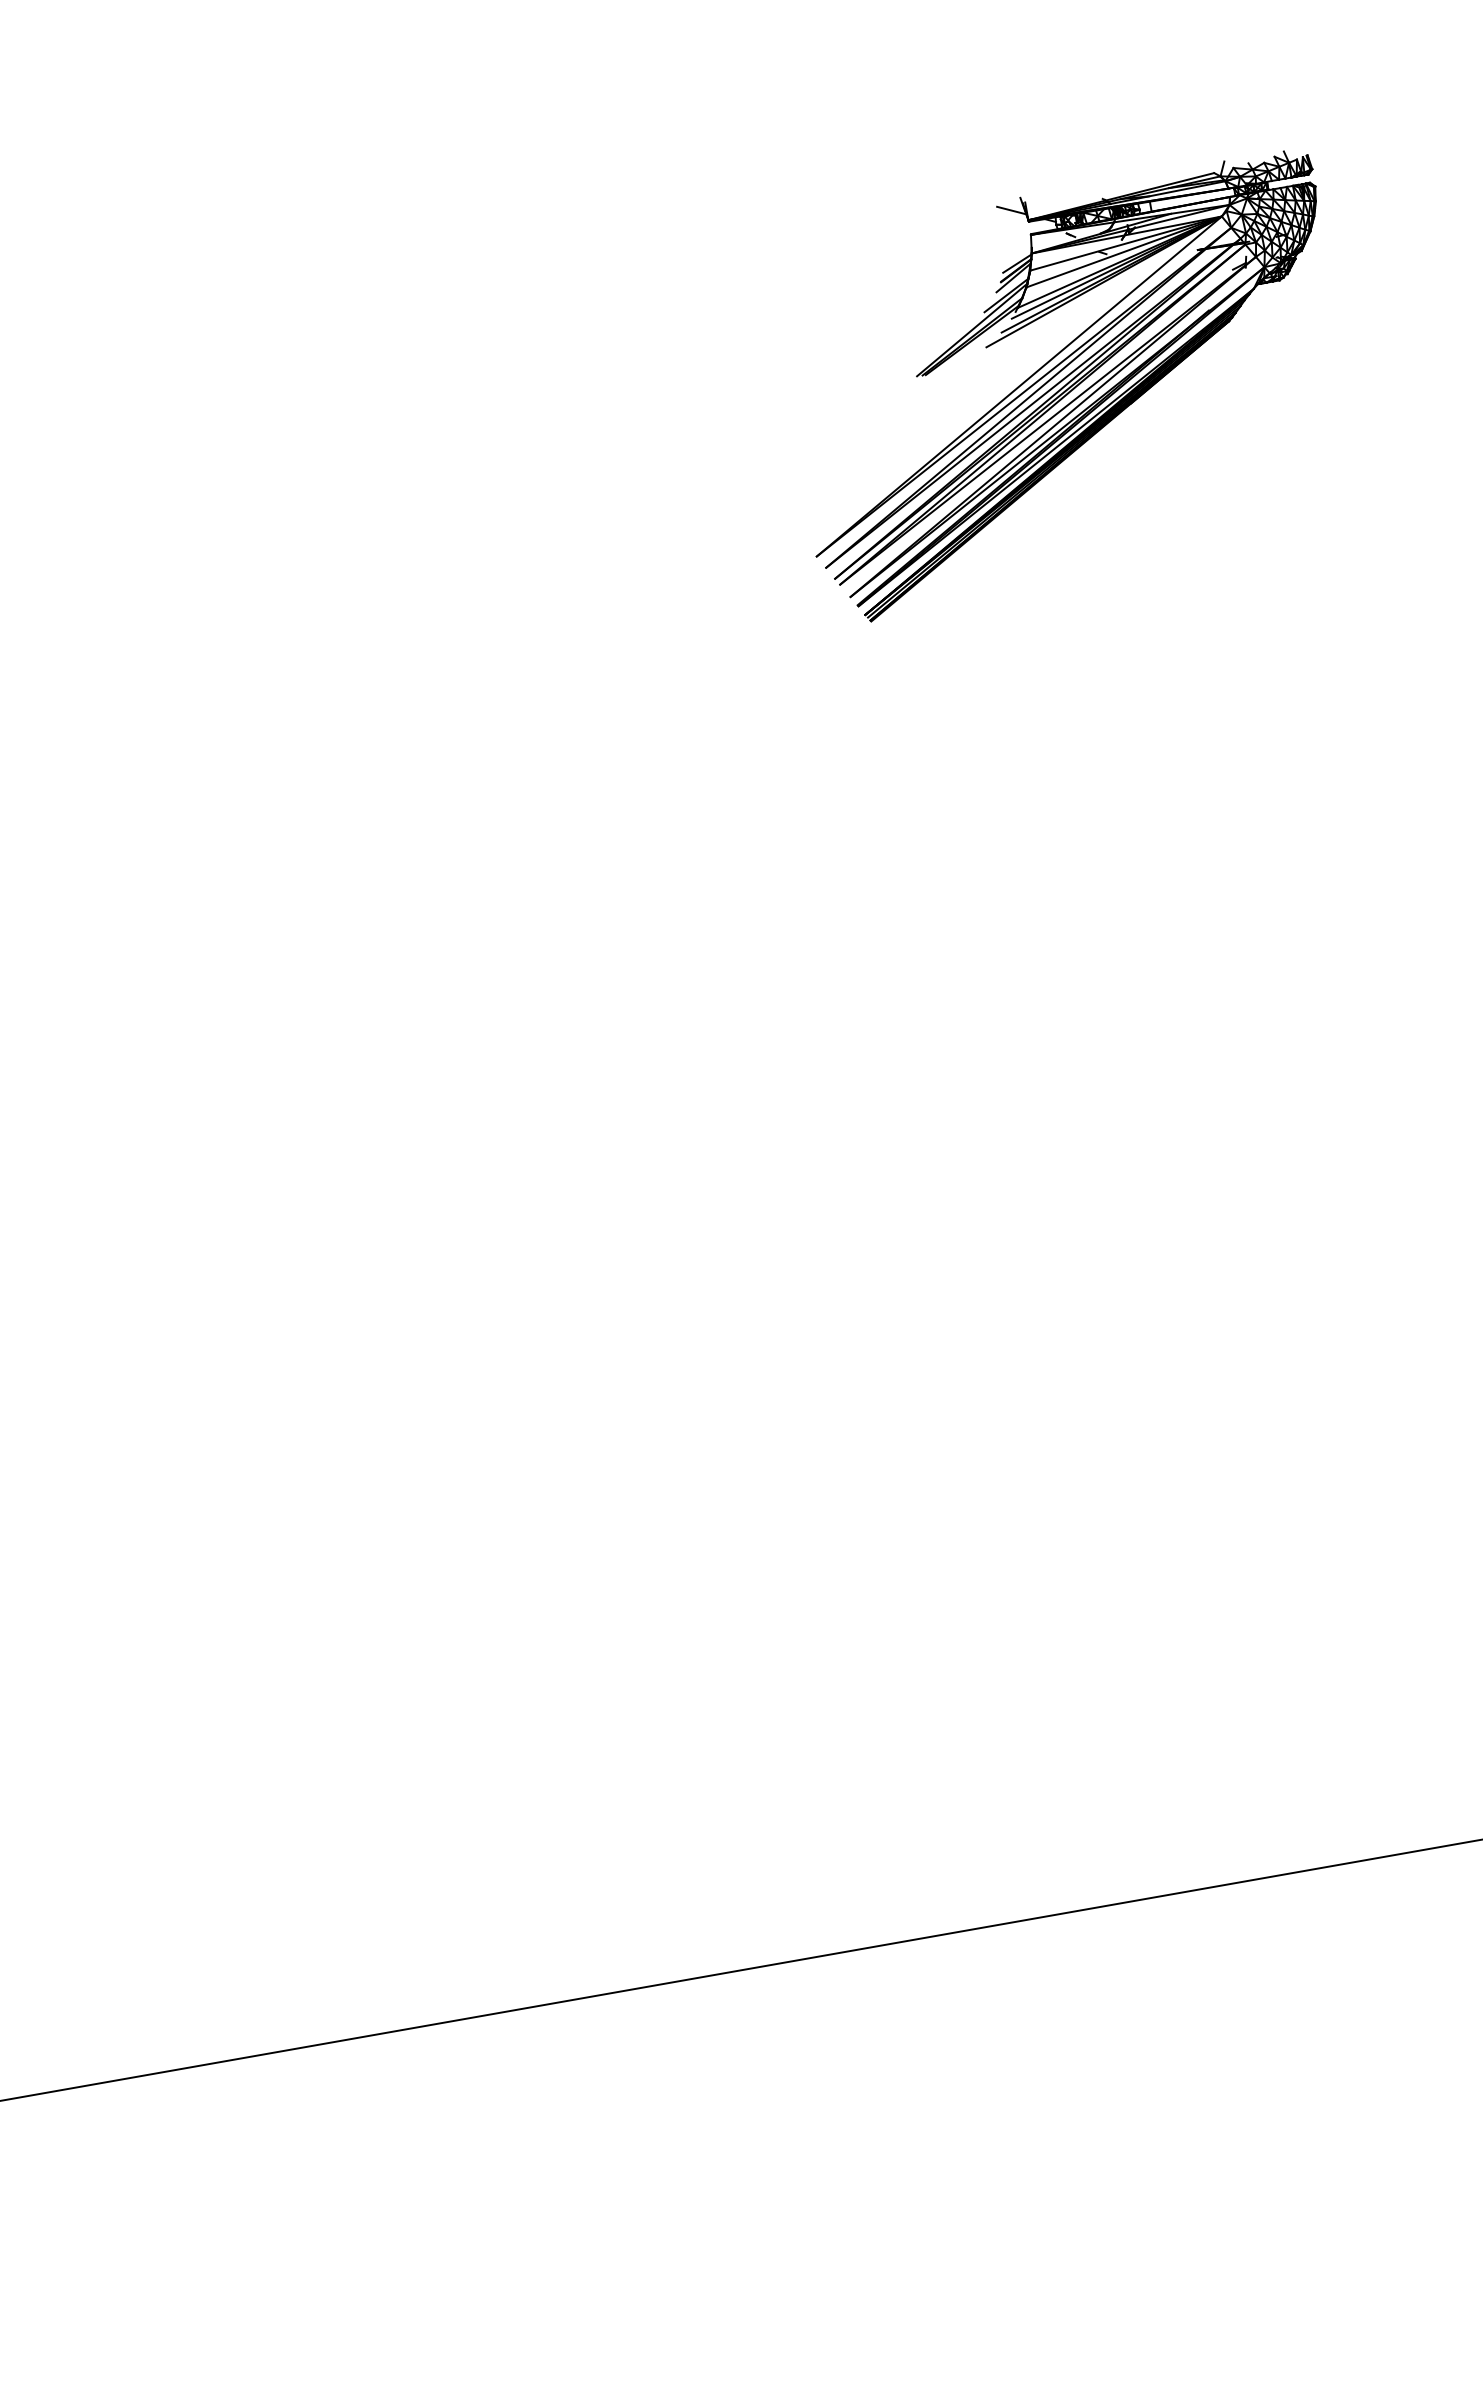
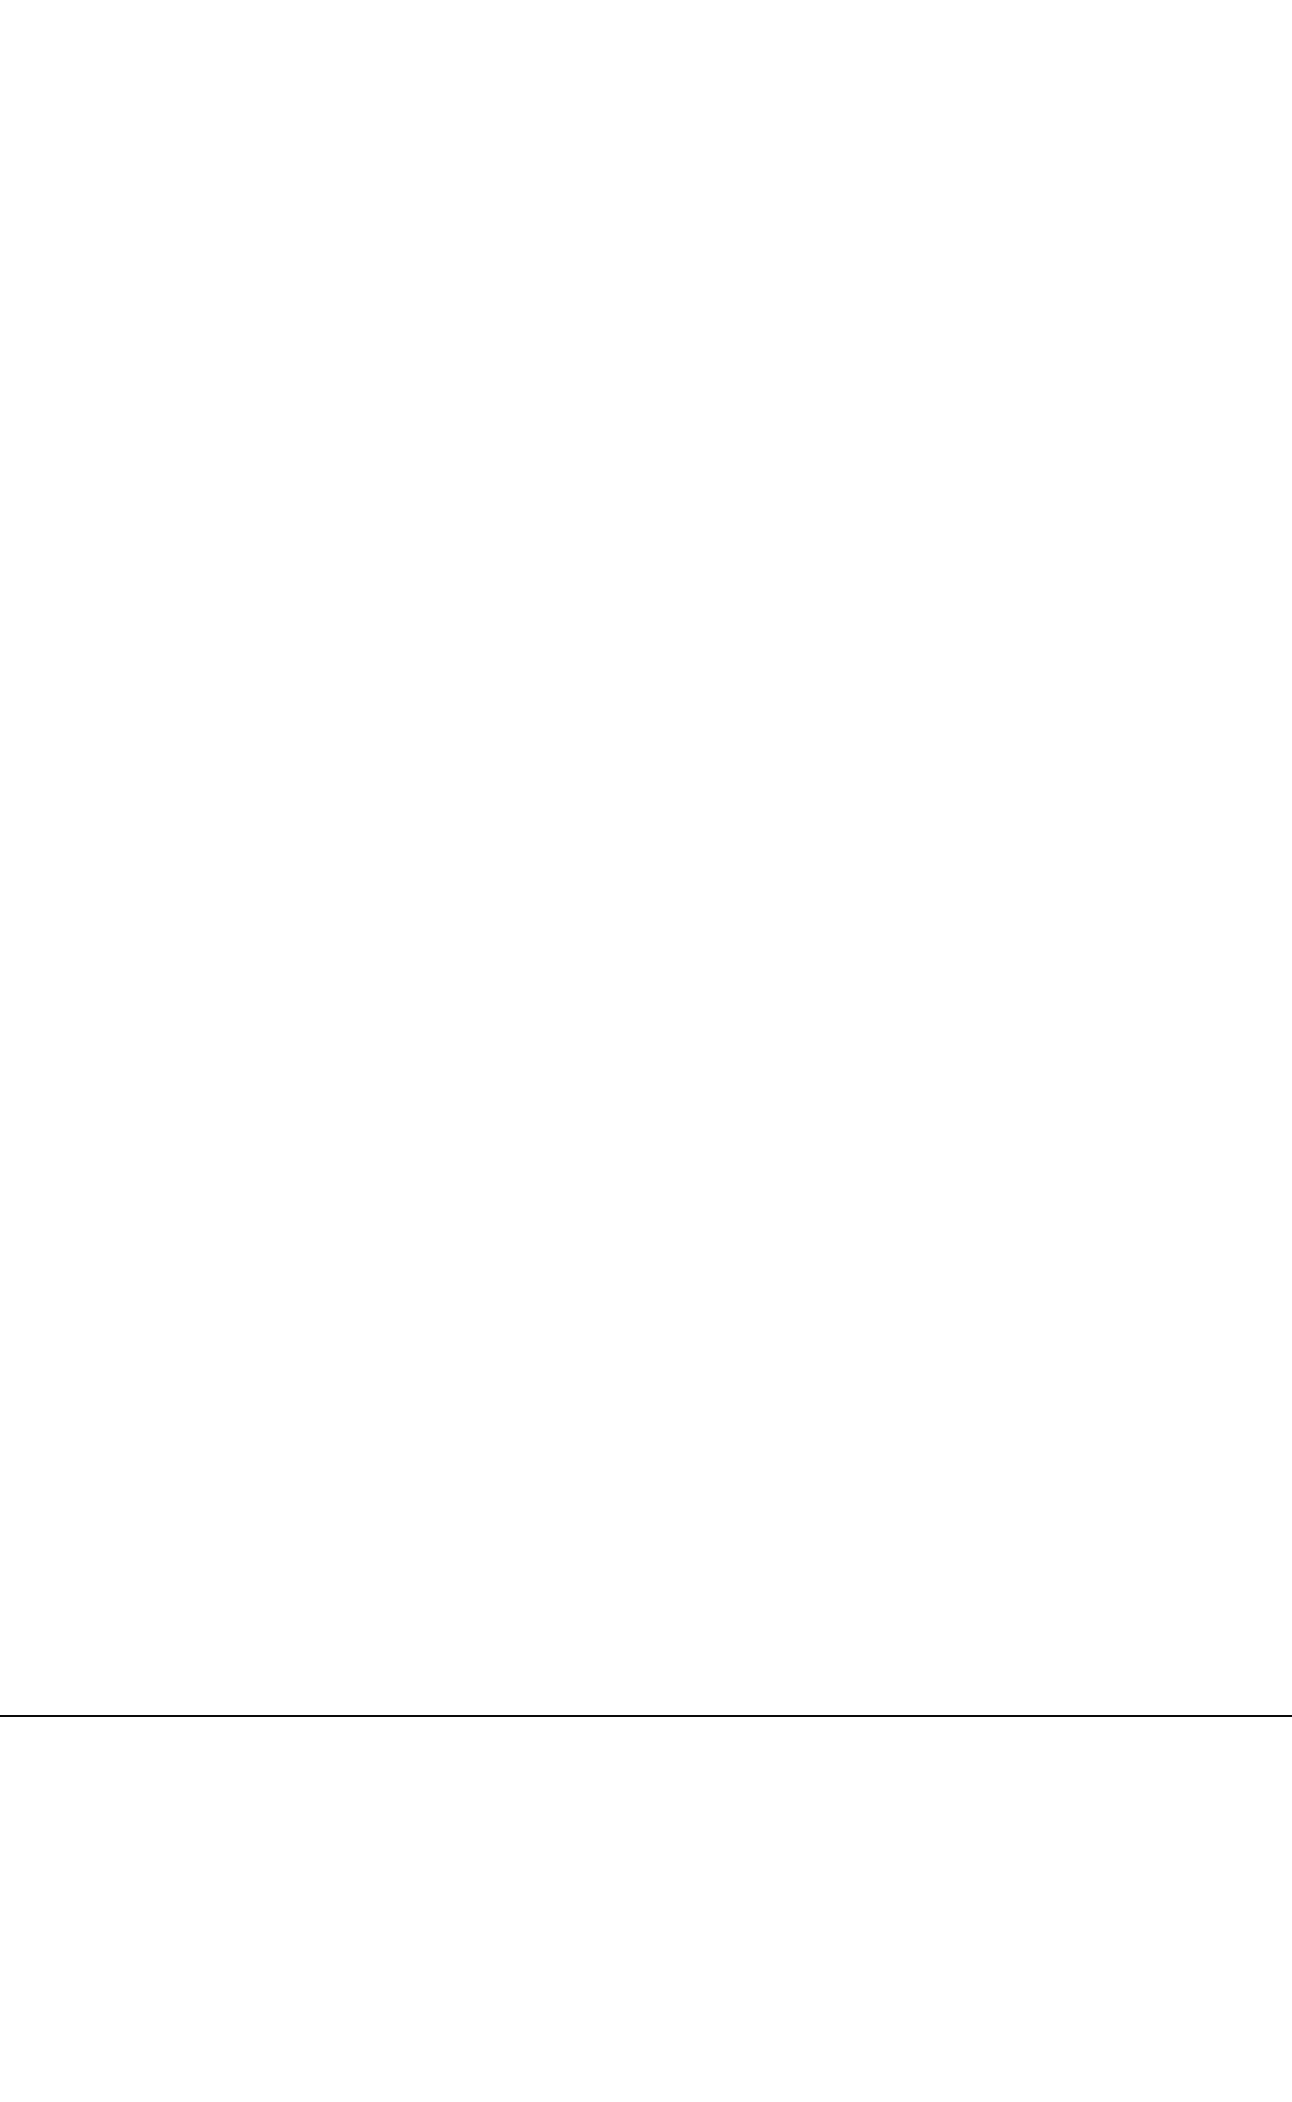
part: (1069, 387) -> (1002, 530), removed

